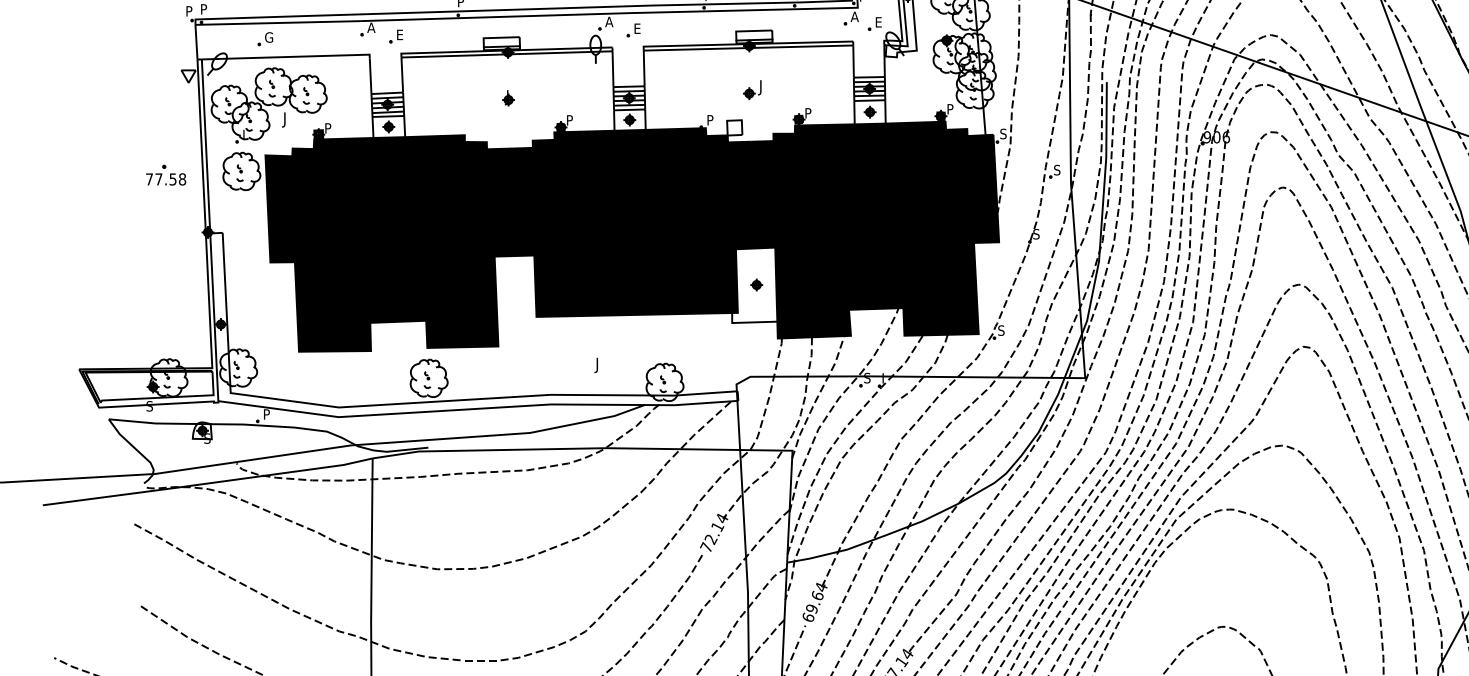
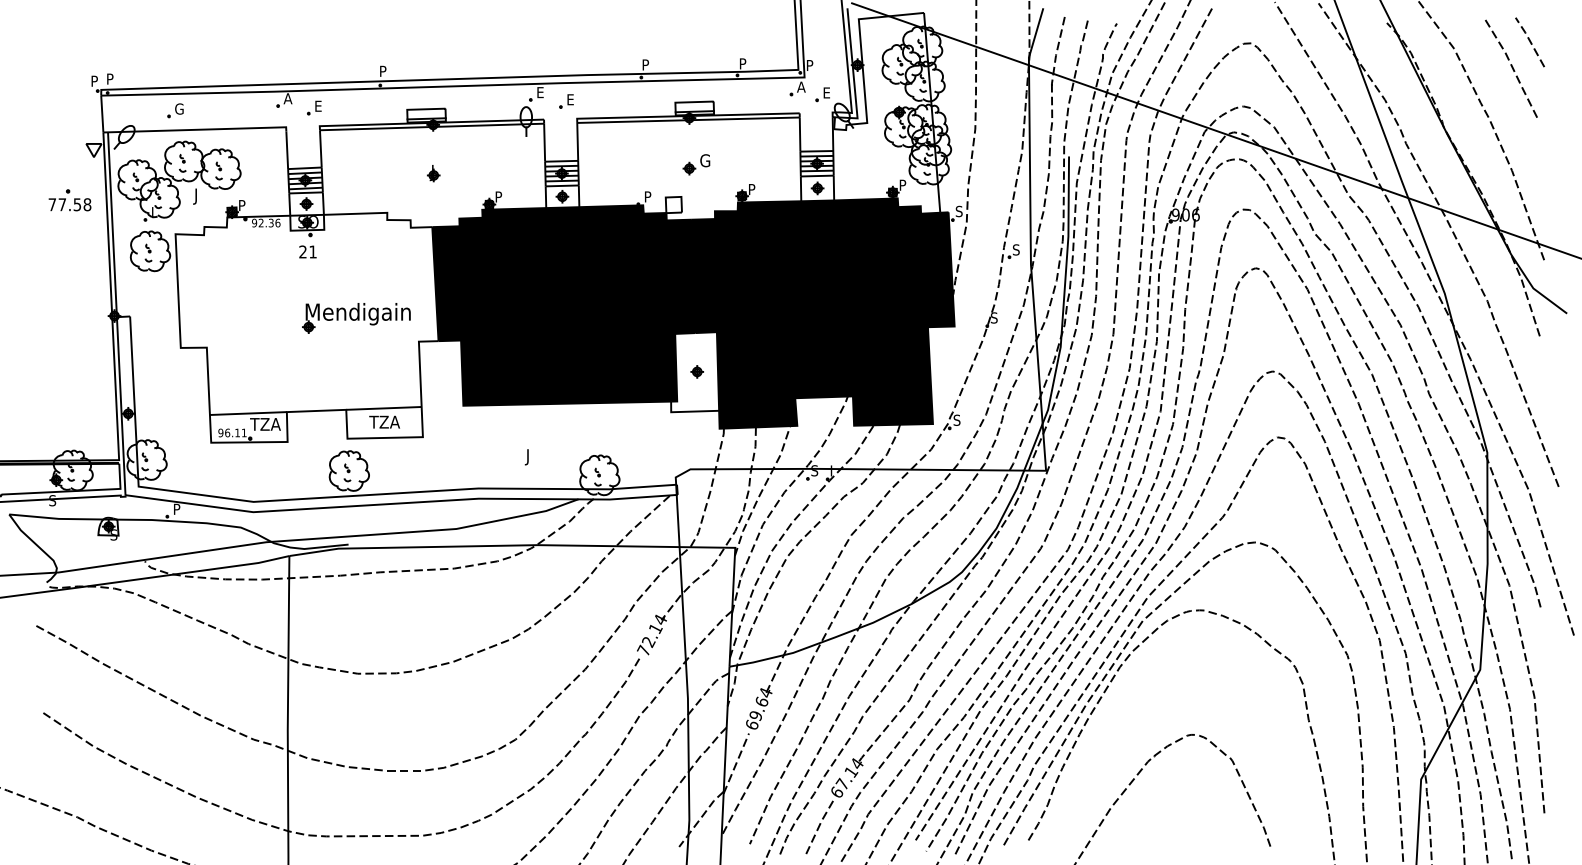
text: (609, 21) -> (540, 92), A -> E
text: (763, 87) -> (704, 162), J -> G
part: (165, 175) -> (69, 200), moved
fill: (388, 243) -> (306, 327), removed

